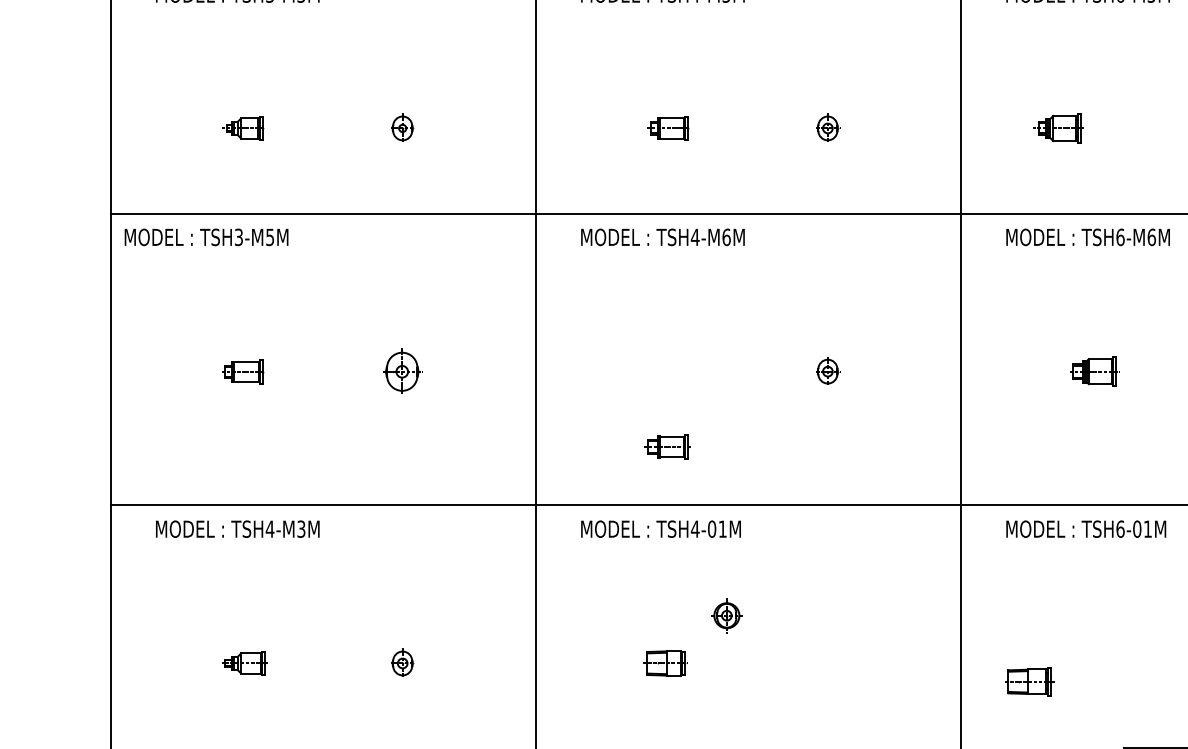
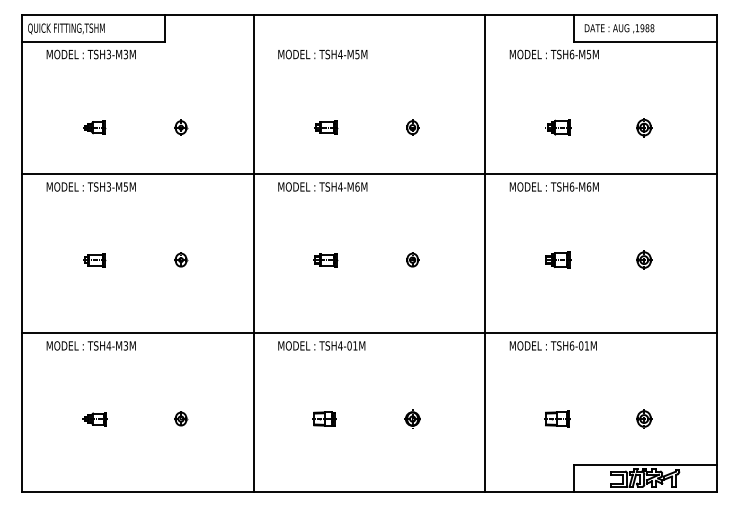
part: (1058, 128) -> (558, 127), moved
text: (205, 236) -> (90, 186), moved
part: (403, 370) -> (181, 259), size x0.62
part: (667, 447) -> (325, 260), moved
part: (726, 614) -> (412, 418), moved
part: (1029, 680) -> (557, 418), moved

